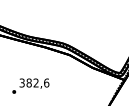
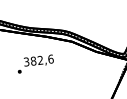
text: (30, 85) -> (35, 63), moved

